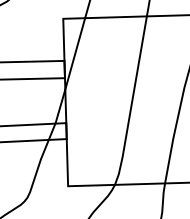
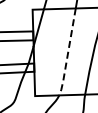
line: (130, 103) -> (67, 53), solid -> dashed

